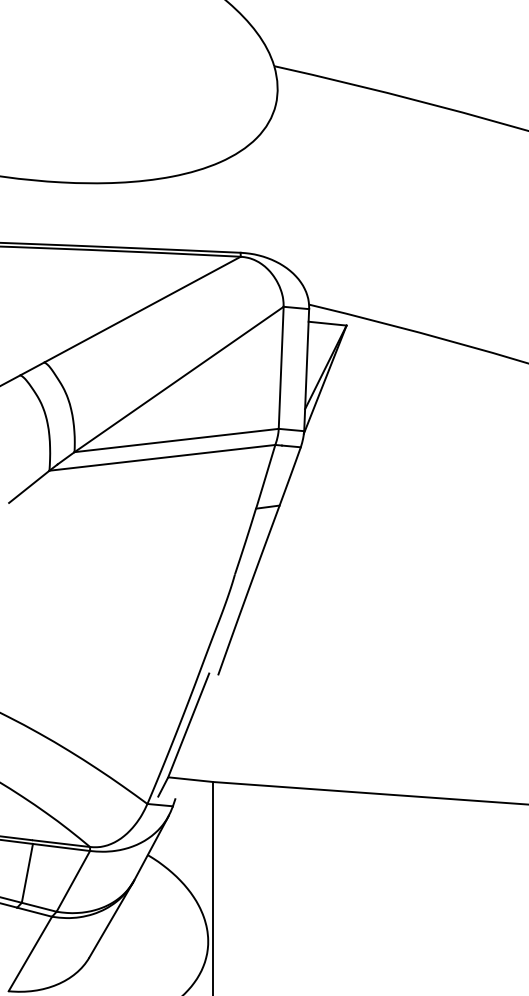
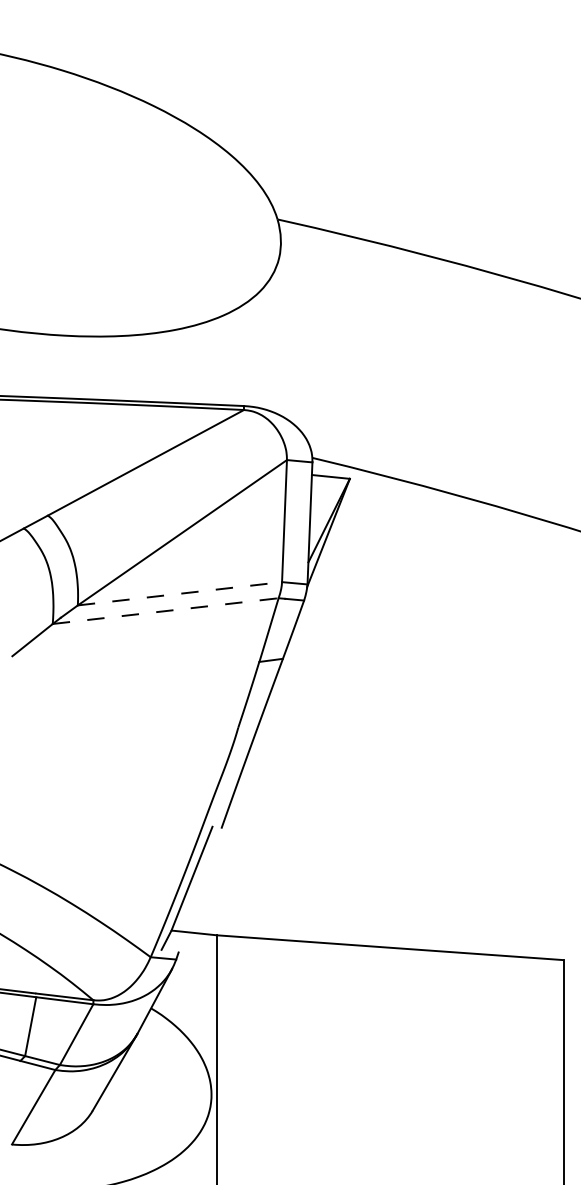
line: (176, 440) -> (179, 593), solid -> dashed
line: (162, 458) -> (165, 611), solid -> dashed

